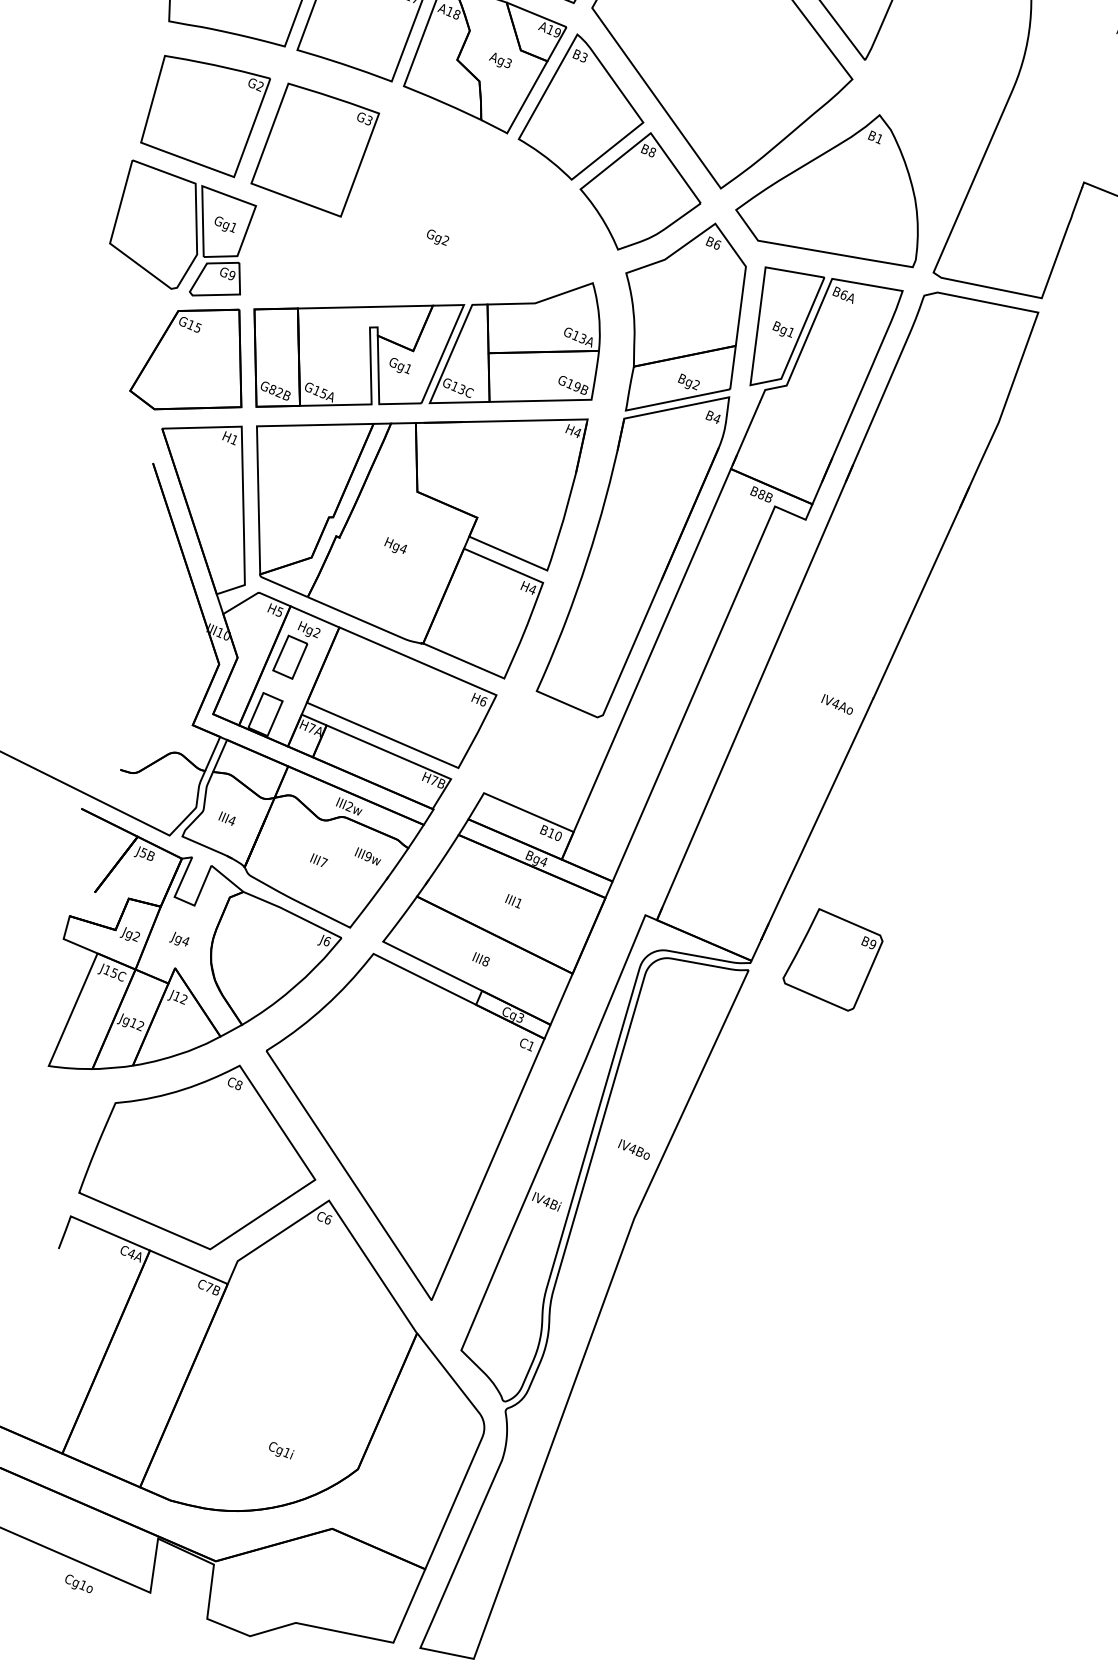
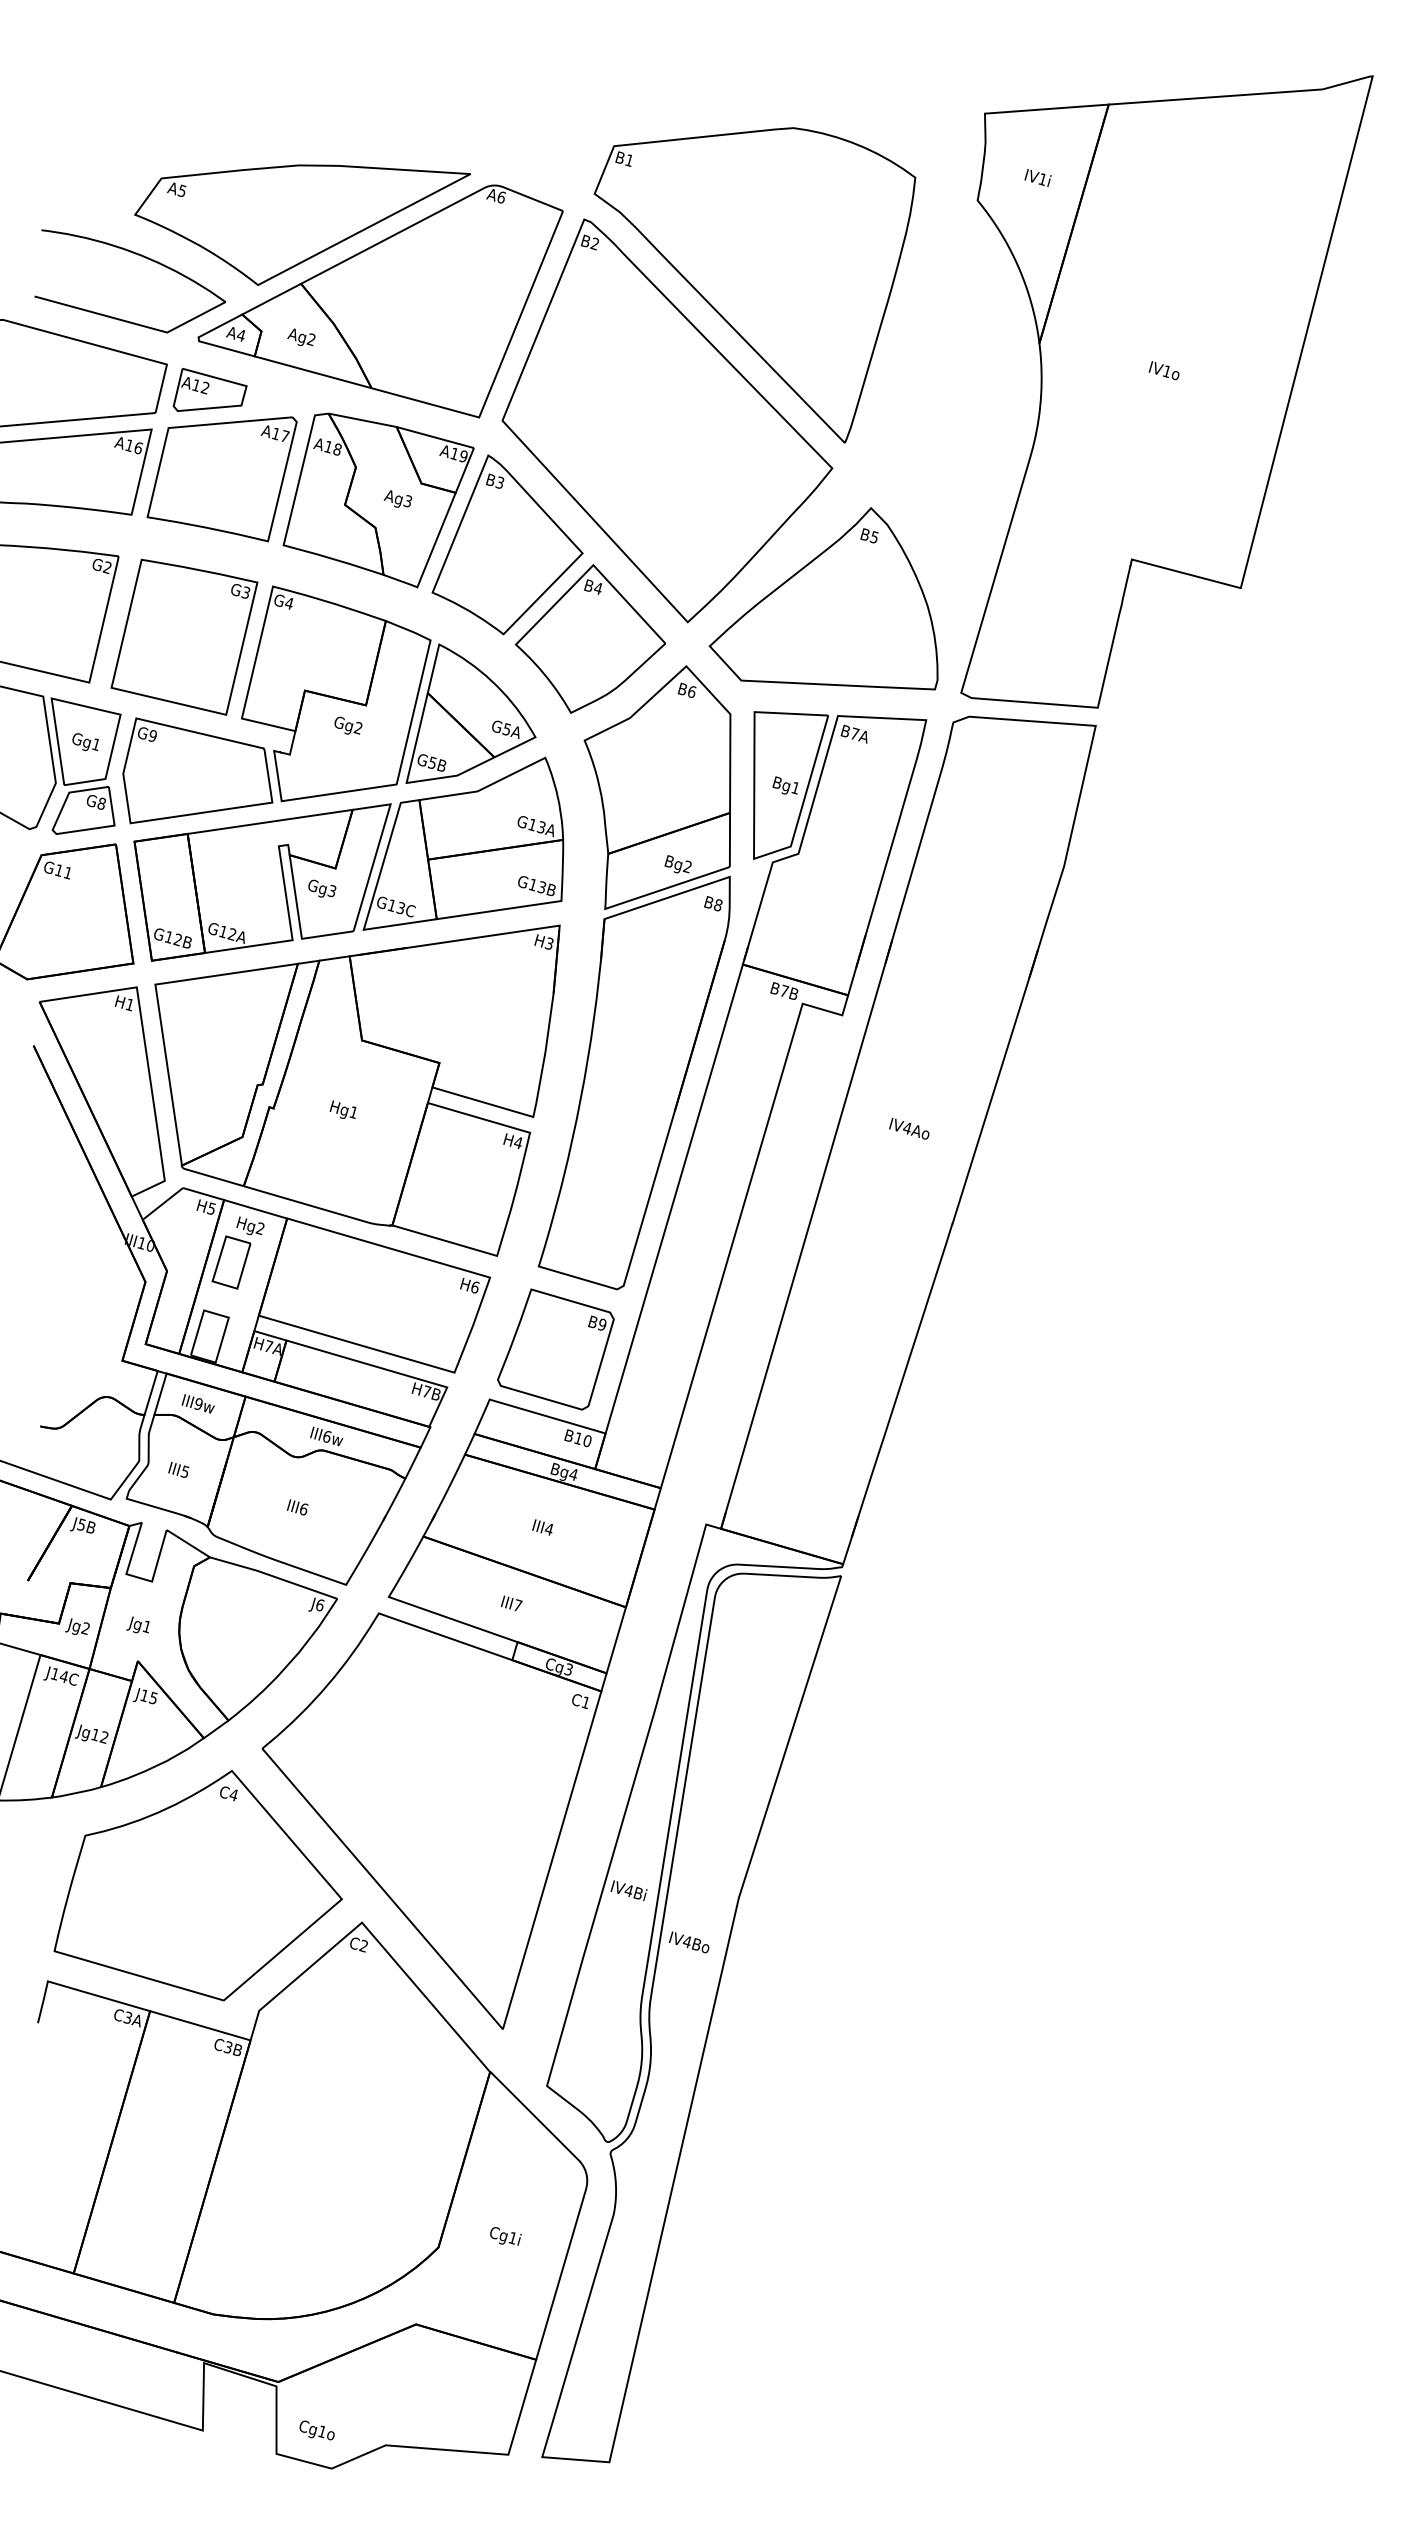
text: (878, 138) -> (873, 537), B1 -> B5
text: (651, 152) -> (597, 588), B8 -> B4
part: (424, 218) -> (329, 704), added
text: (231, 275) -> (101, 803), G9 -> G8
text: (844, 294) -> (855, 733), B6A -> B7A
text: (197, 327) -> (67, 872), G15 -> G11
text: (407, 368) -> (331, 890), Gg1 -> Gg3
text: (576, 386) -> (541, 887), G19B -> G13B
text: (272, 389) -> (168, 937), G82B -> G12B
text: (323, 393) -> (231, 934), G15A -> G12A
text: (716, 419) -> (717, 905), B4 -> B8
text: (576, 432) -> (548, 943), H4 -> H3
text: (761, 494) -> (784, 990), B8B -> B7B
text: (403, 548) -> (353, 1112), Hg4 -> Hg1
text: (837, 704) -> (909, 1128), moved
text: (349, 806) -> (326, 1436), III2w -> III6w
text: (231, 820) -> (184, 1471), III4 -> III5
text: (367, 856) -> (197, 1403), moved
text: (324, 862) -> (304, 1508), III7 -> III6
text: (518, 903) -> (548, 1529), III1 -> III4
text: (185, 941) -> (146, 1626), Jg4 -> Jg1
part: (832, 959) -> (555, 1349), moved
text: (485, 961) -> (517, 1605), III8 -> III7
text: (113, 972) -> (63, 1676), J15C -> J14C
text: (184, 998) -> (153, 1697), J12 -> J15
text: (238, 1085) -> (233, 1795), C8 -> C4
text: (634, 1149) -> (689, 1942), moved
text: (327, 1219) -> (363, 1945), C6 -> C2
text: (131, 1253) -> (127, 2017), C4A -> C3A
text: (209, 1287) -> (228, 2047), C7B -> C3B
text: (281, 1450) -> (505, 2236), moved
text: (78, 1583) -> (316, 2430), moved

